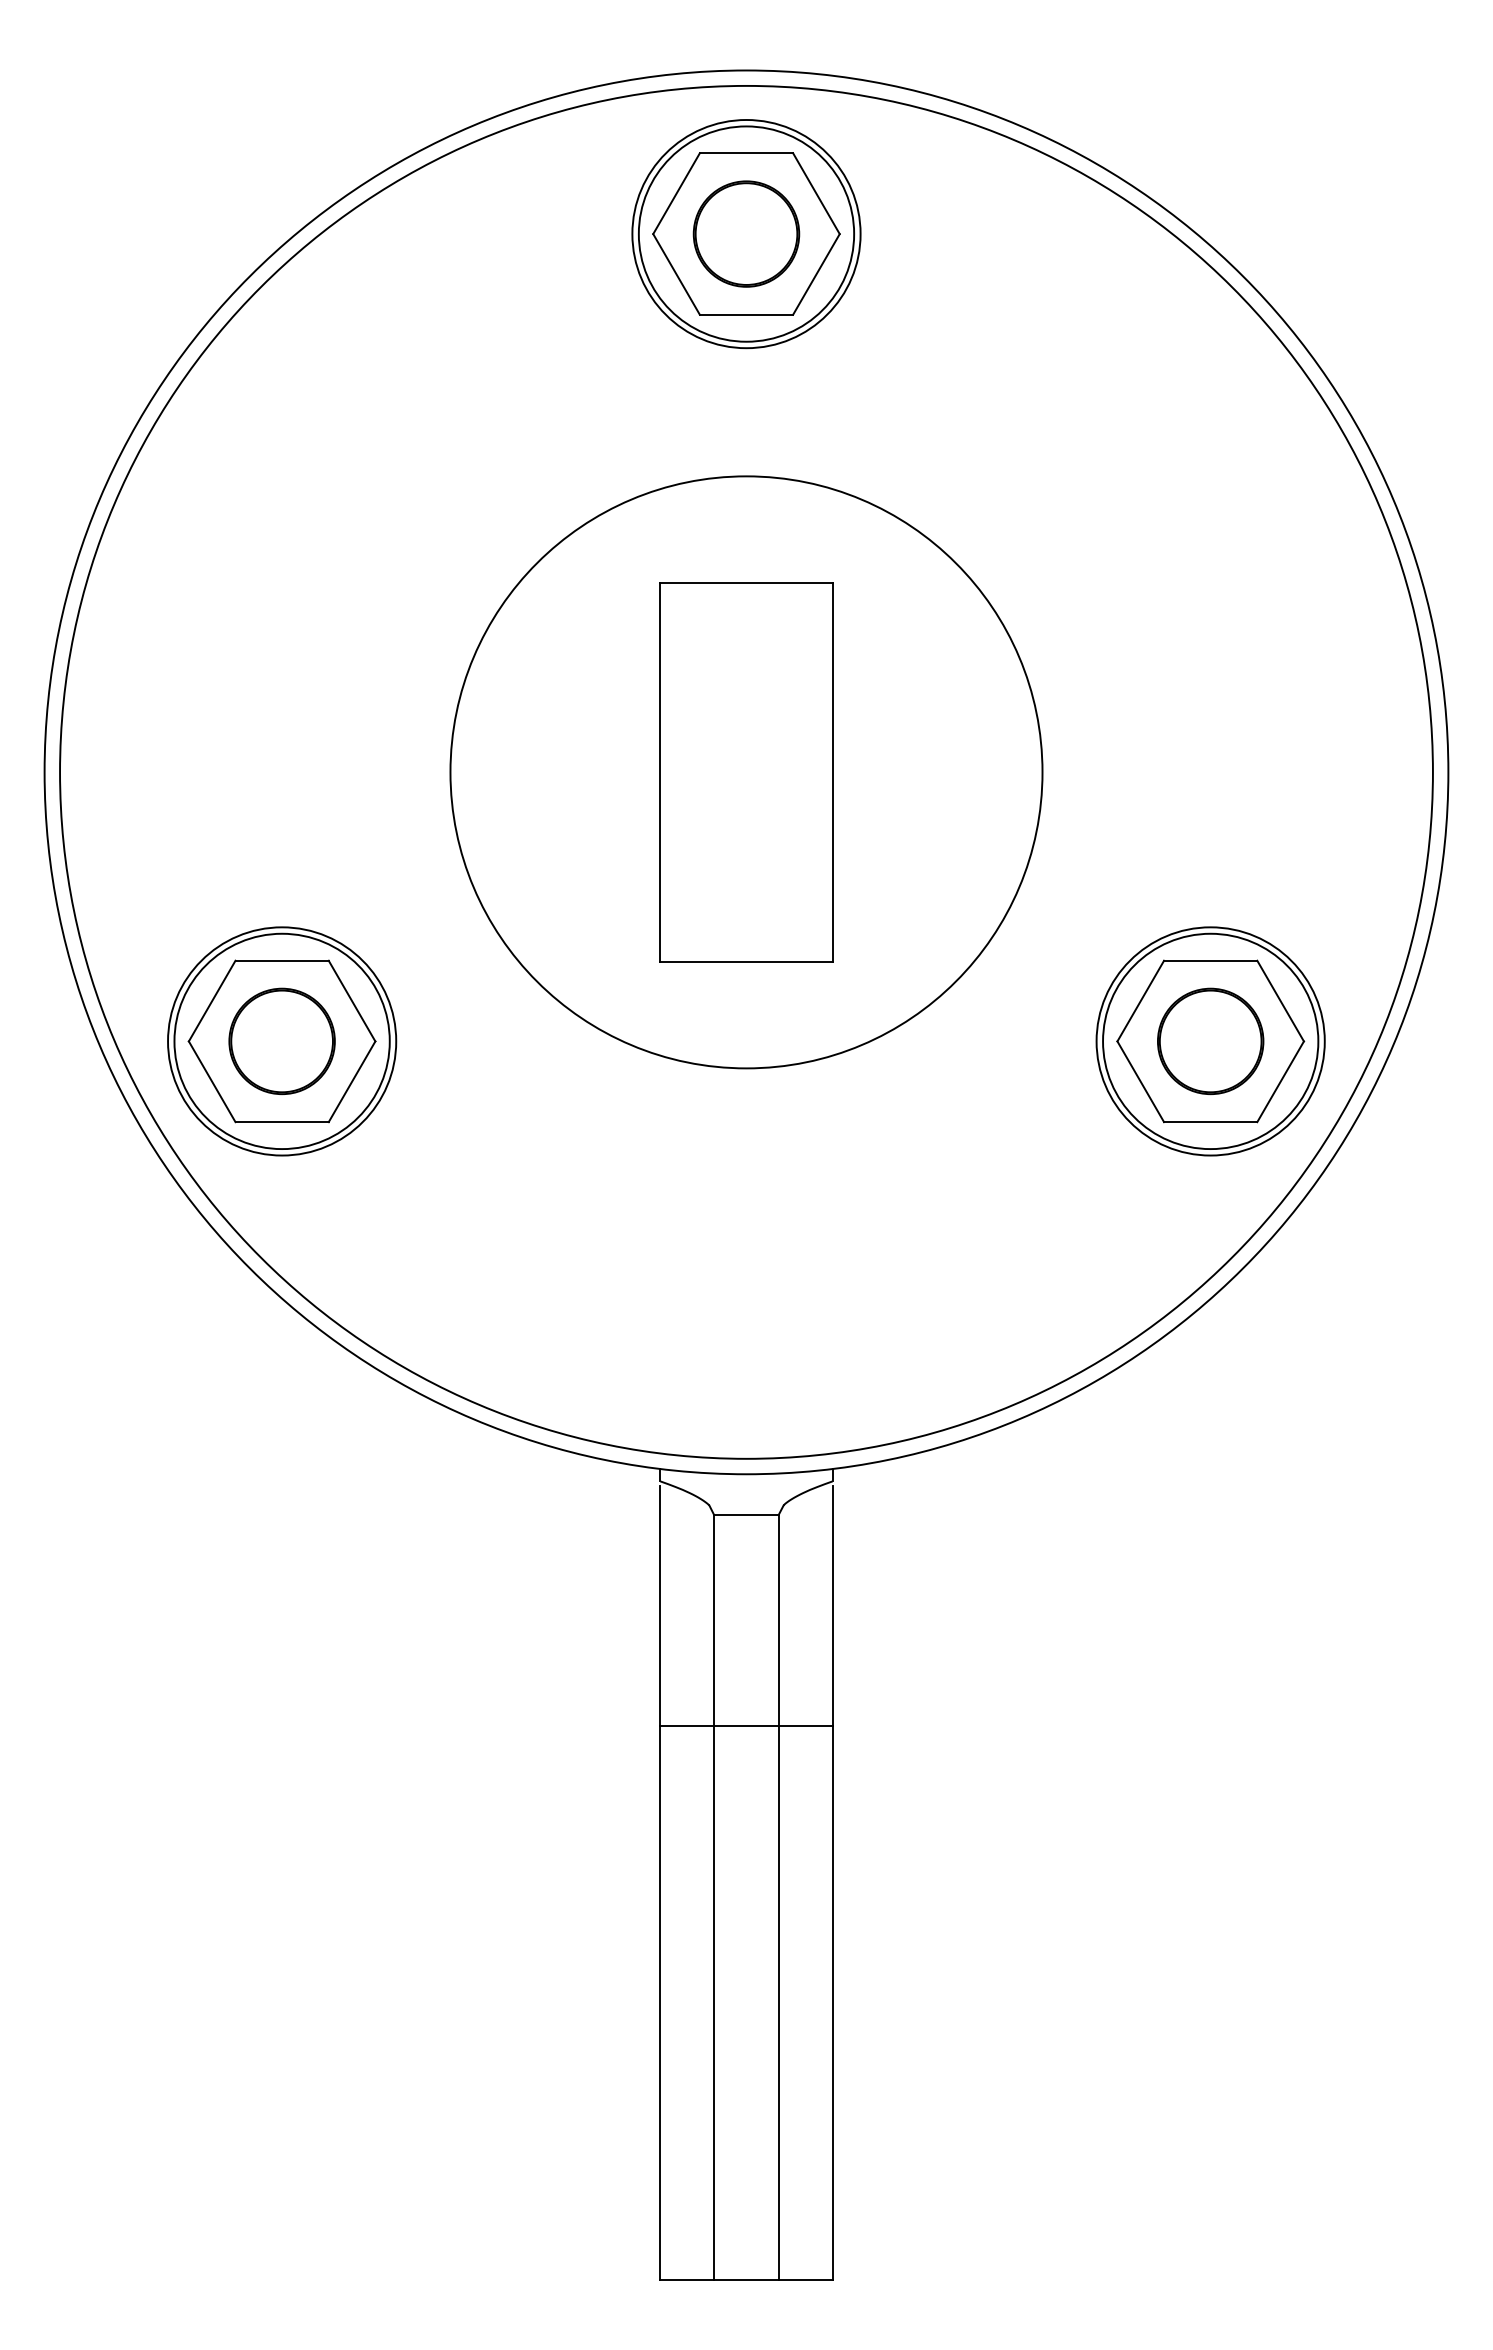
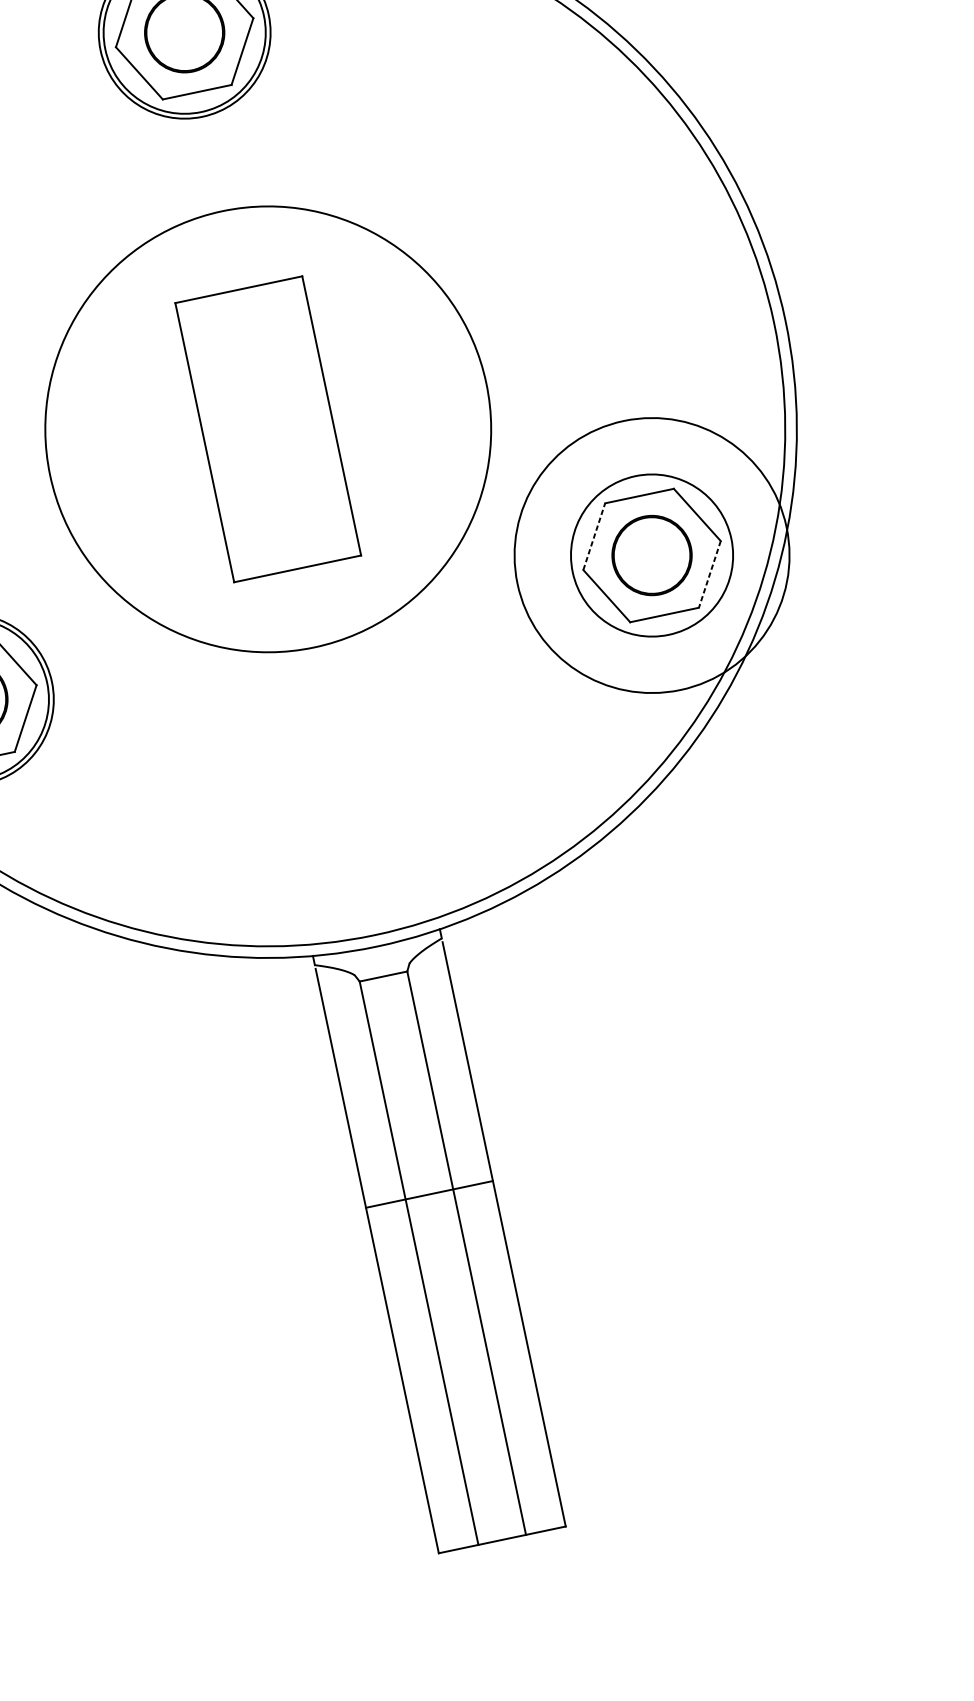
line: (1140, 1001) -> (594, 537), solid -> dashed
circle: (1210, 1041) -> (651, 555), size x1.6
line: (1280, 1081) -> (709, 574), solid -> dashed
line: (746, 1725) -> (429, 1194), moved

